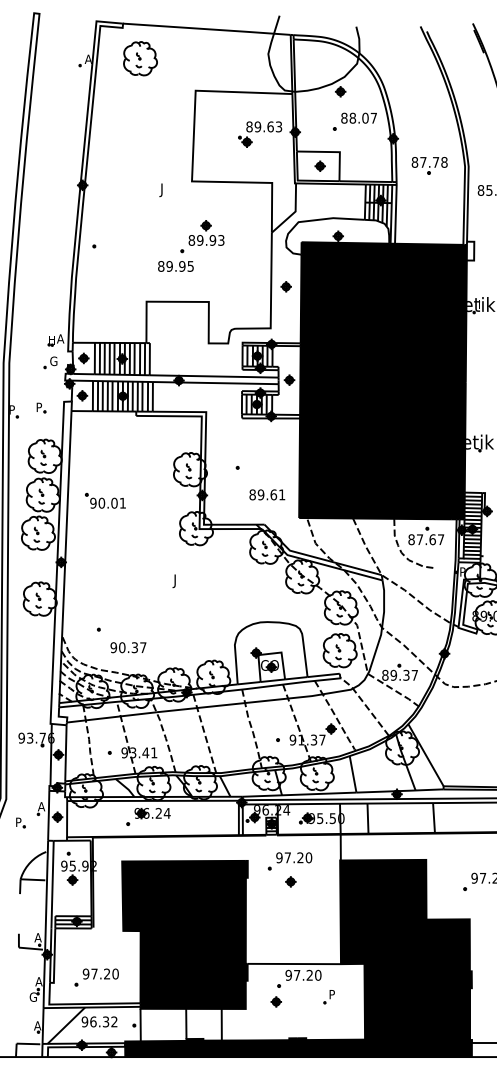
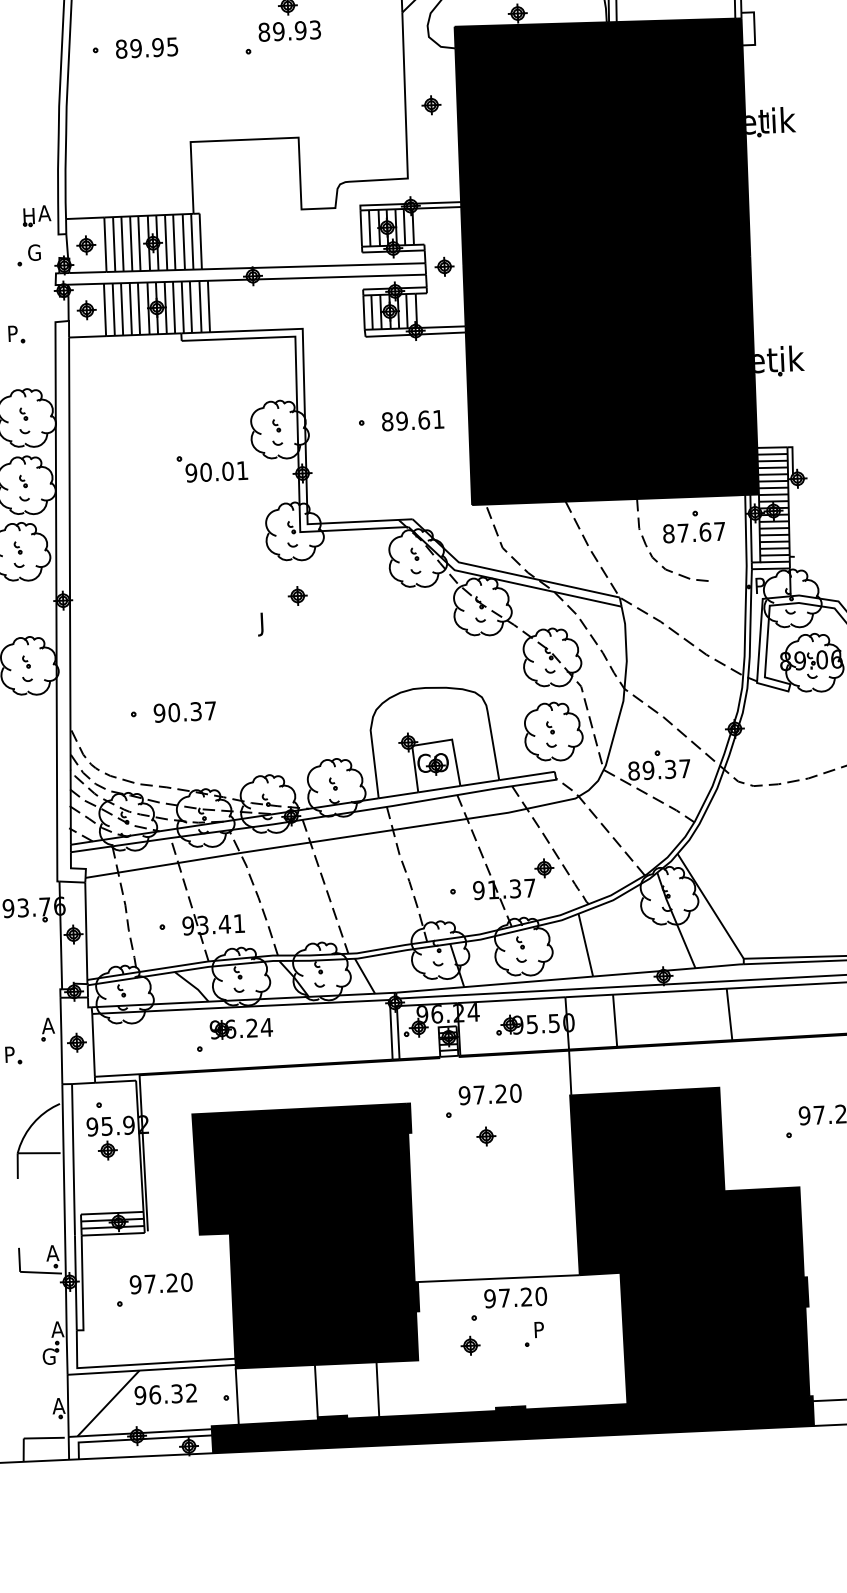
text: (175, 266) -> (146, 48), moved
text: (267, 494) -> (413, 419), moved
part: (105, 500) -> (212, 467), moved
part: (196, 565) -> (297, 595), added
text: (128, 647) -> (185, 711), moved
part: (96, 977) -> (153, 1289), moved
part: (328, 997) -> (532, 1335), moved

